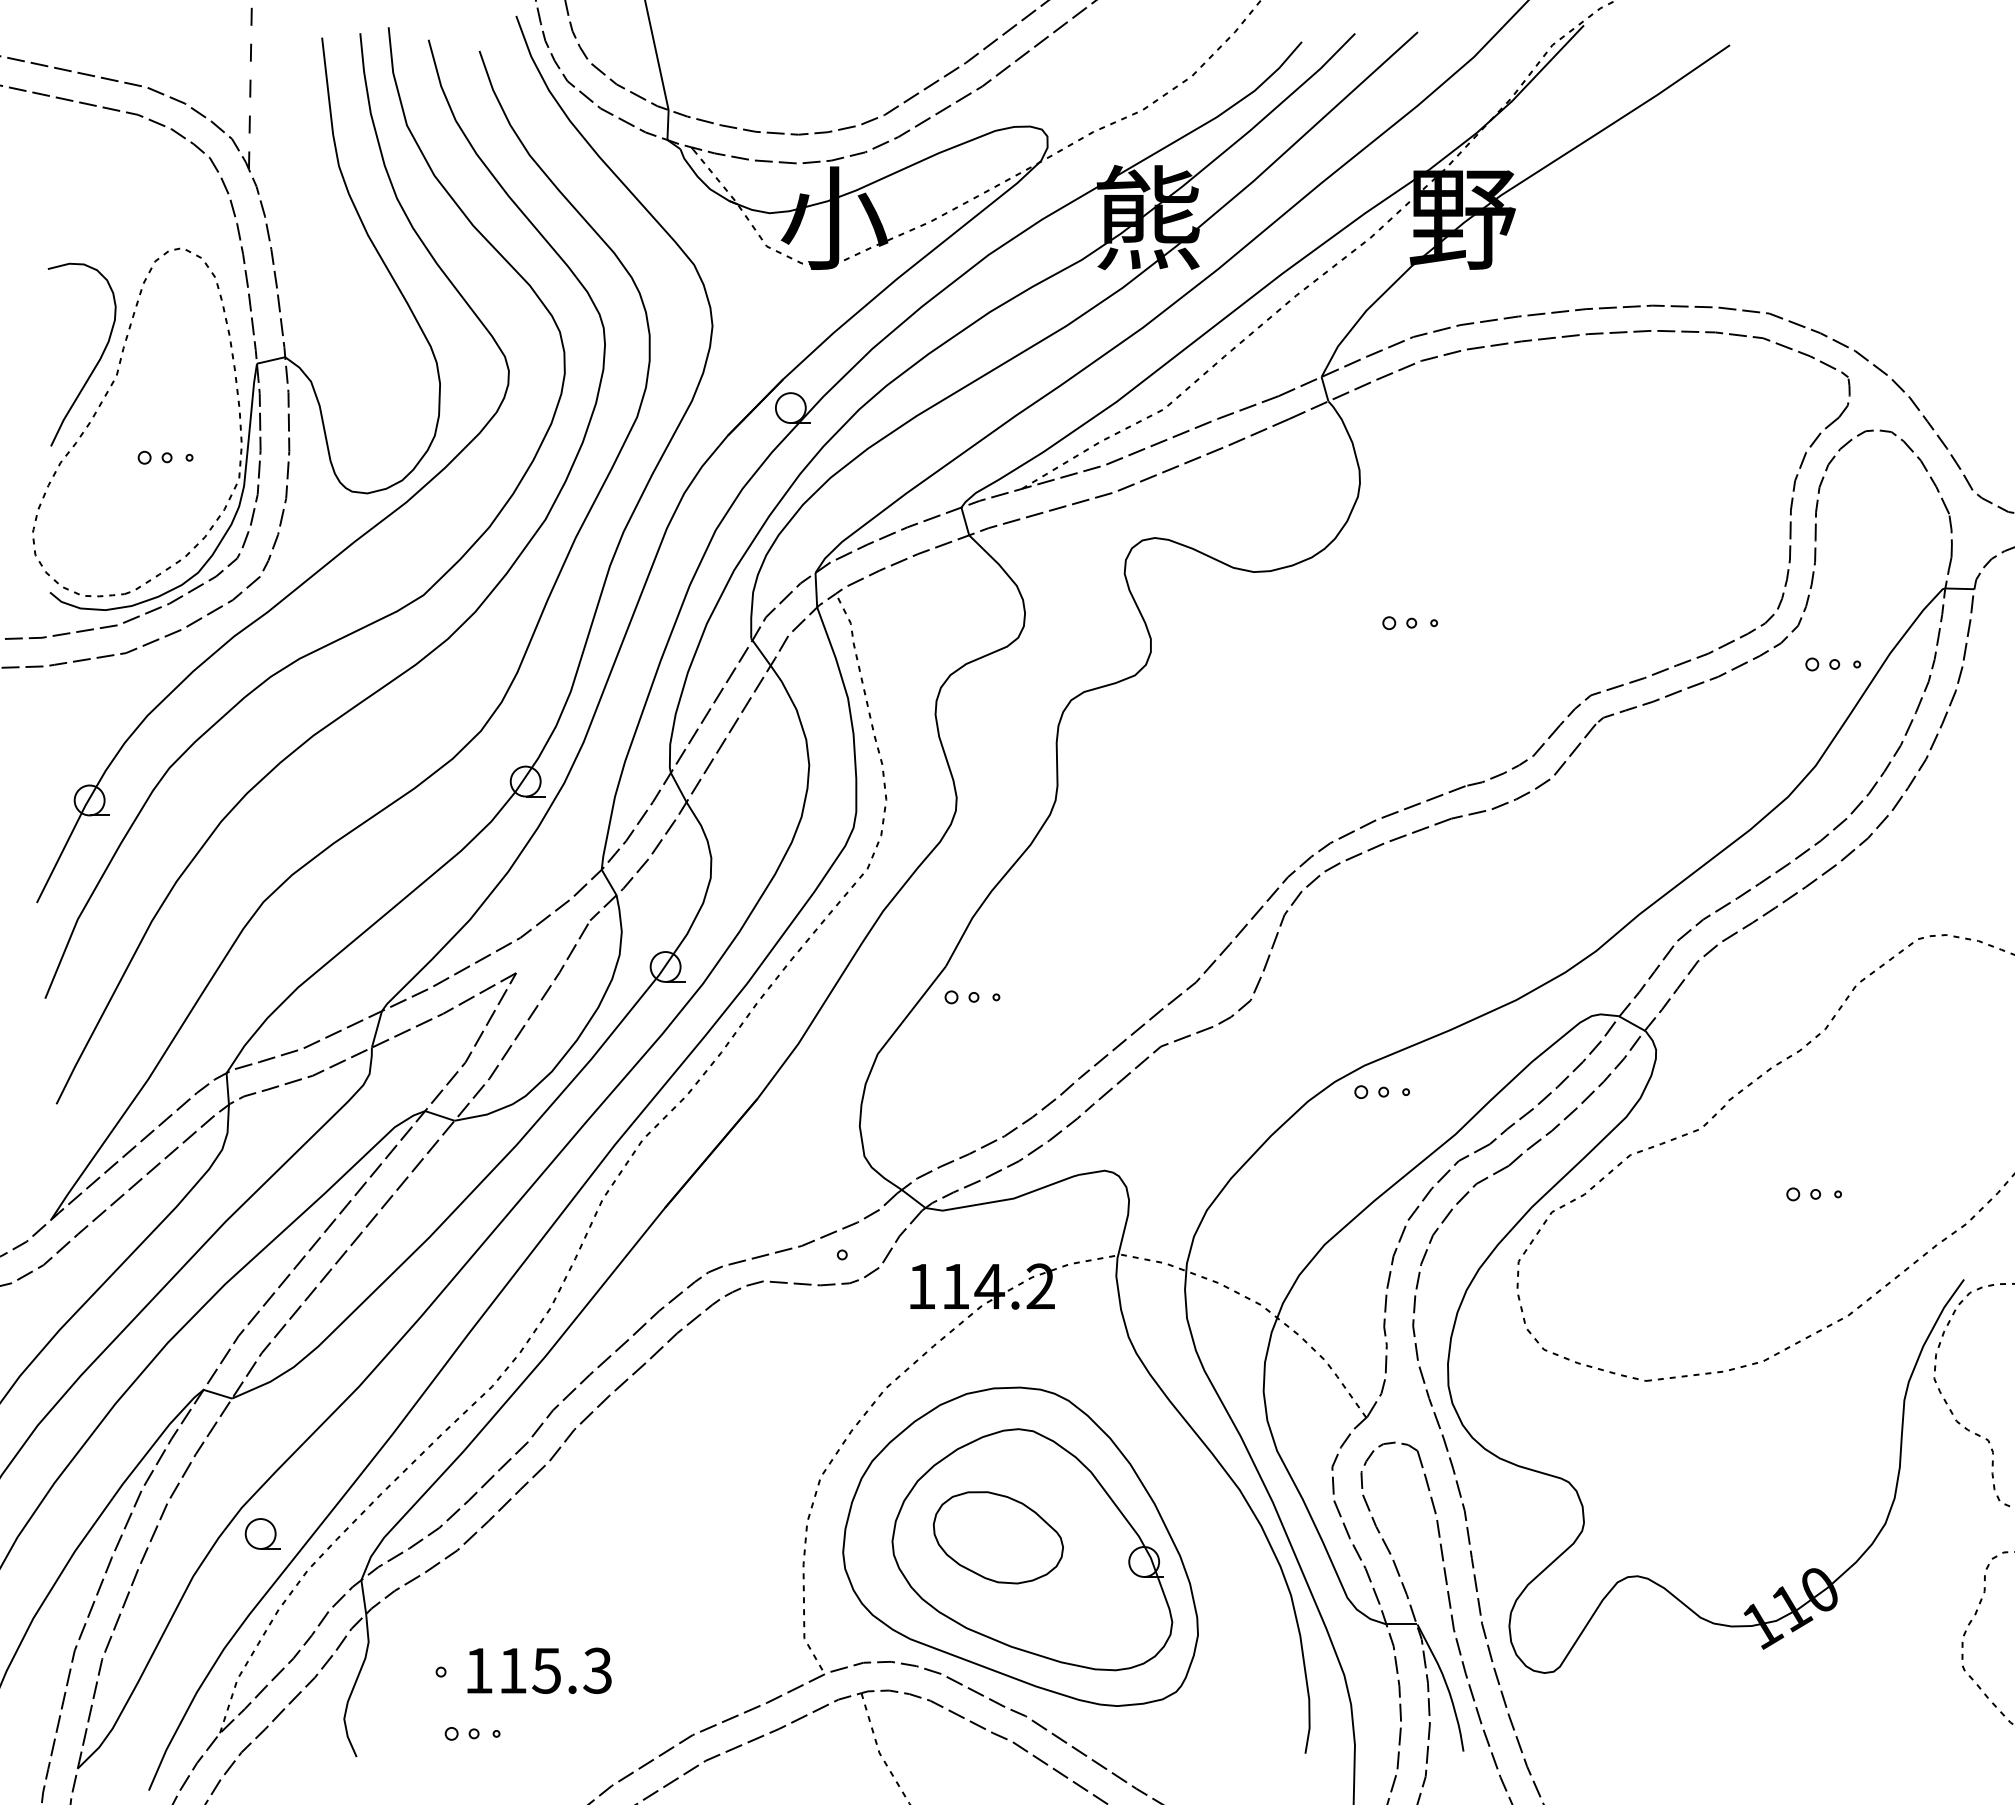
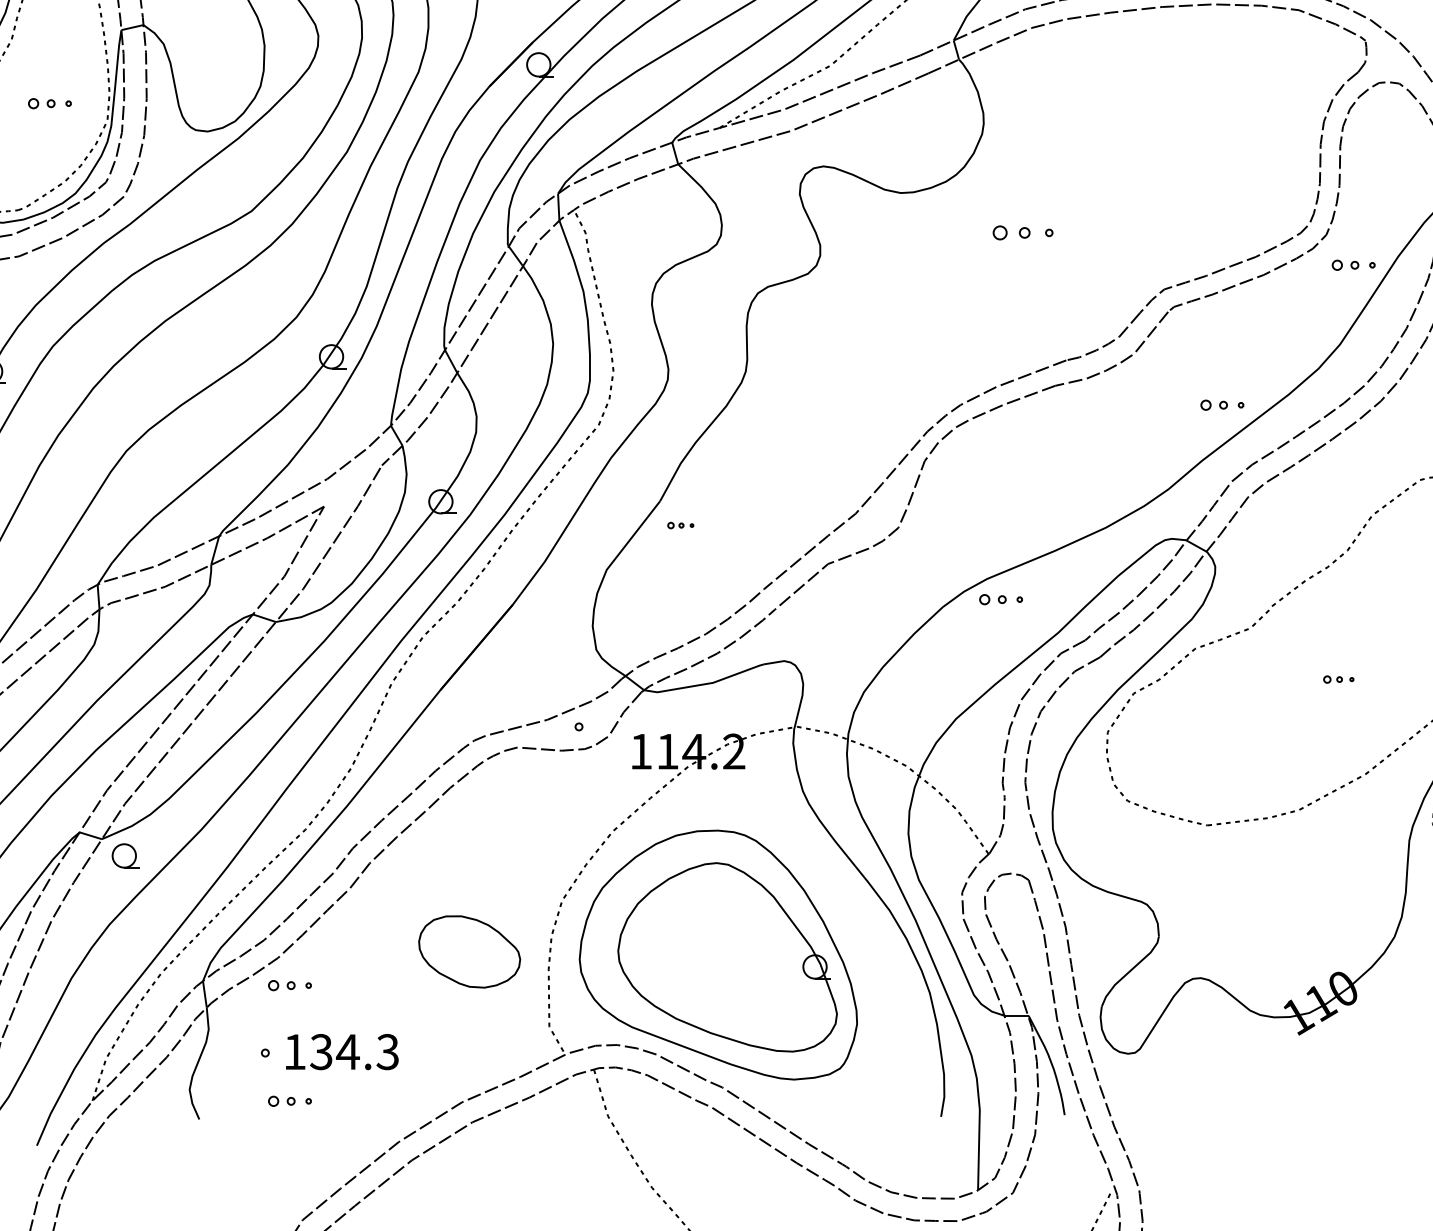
part: (1409, 623) -> (1022, 233), size x1.4
part: (1664, 843) -> (1221, 405), added
part: (972, 997) -> (680, 525), size x0.6
part: (1813, 1194) -> (1338, 679), size x0.7
part: (262, 1533) -> (125, 855), moved
part: (997, 1537) -> (468, 951), moved
part: (472, 1585) -> (289, 985), added
text: (530, 1670) -> (335, 1051), 115.3 -> 134.3

